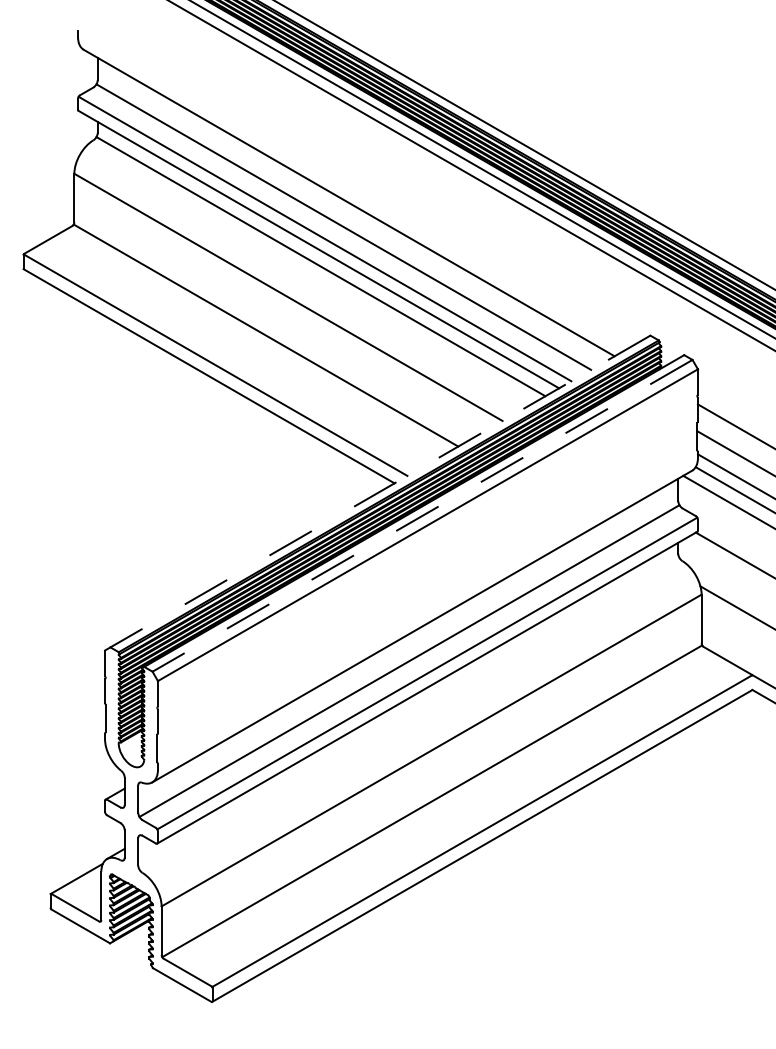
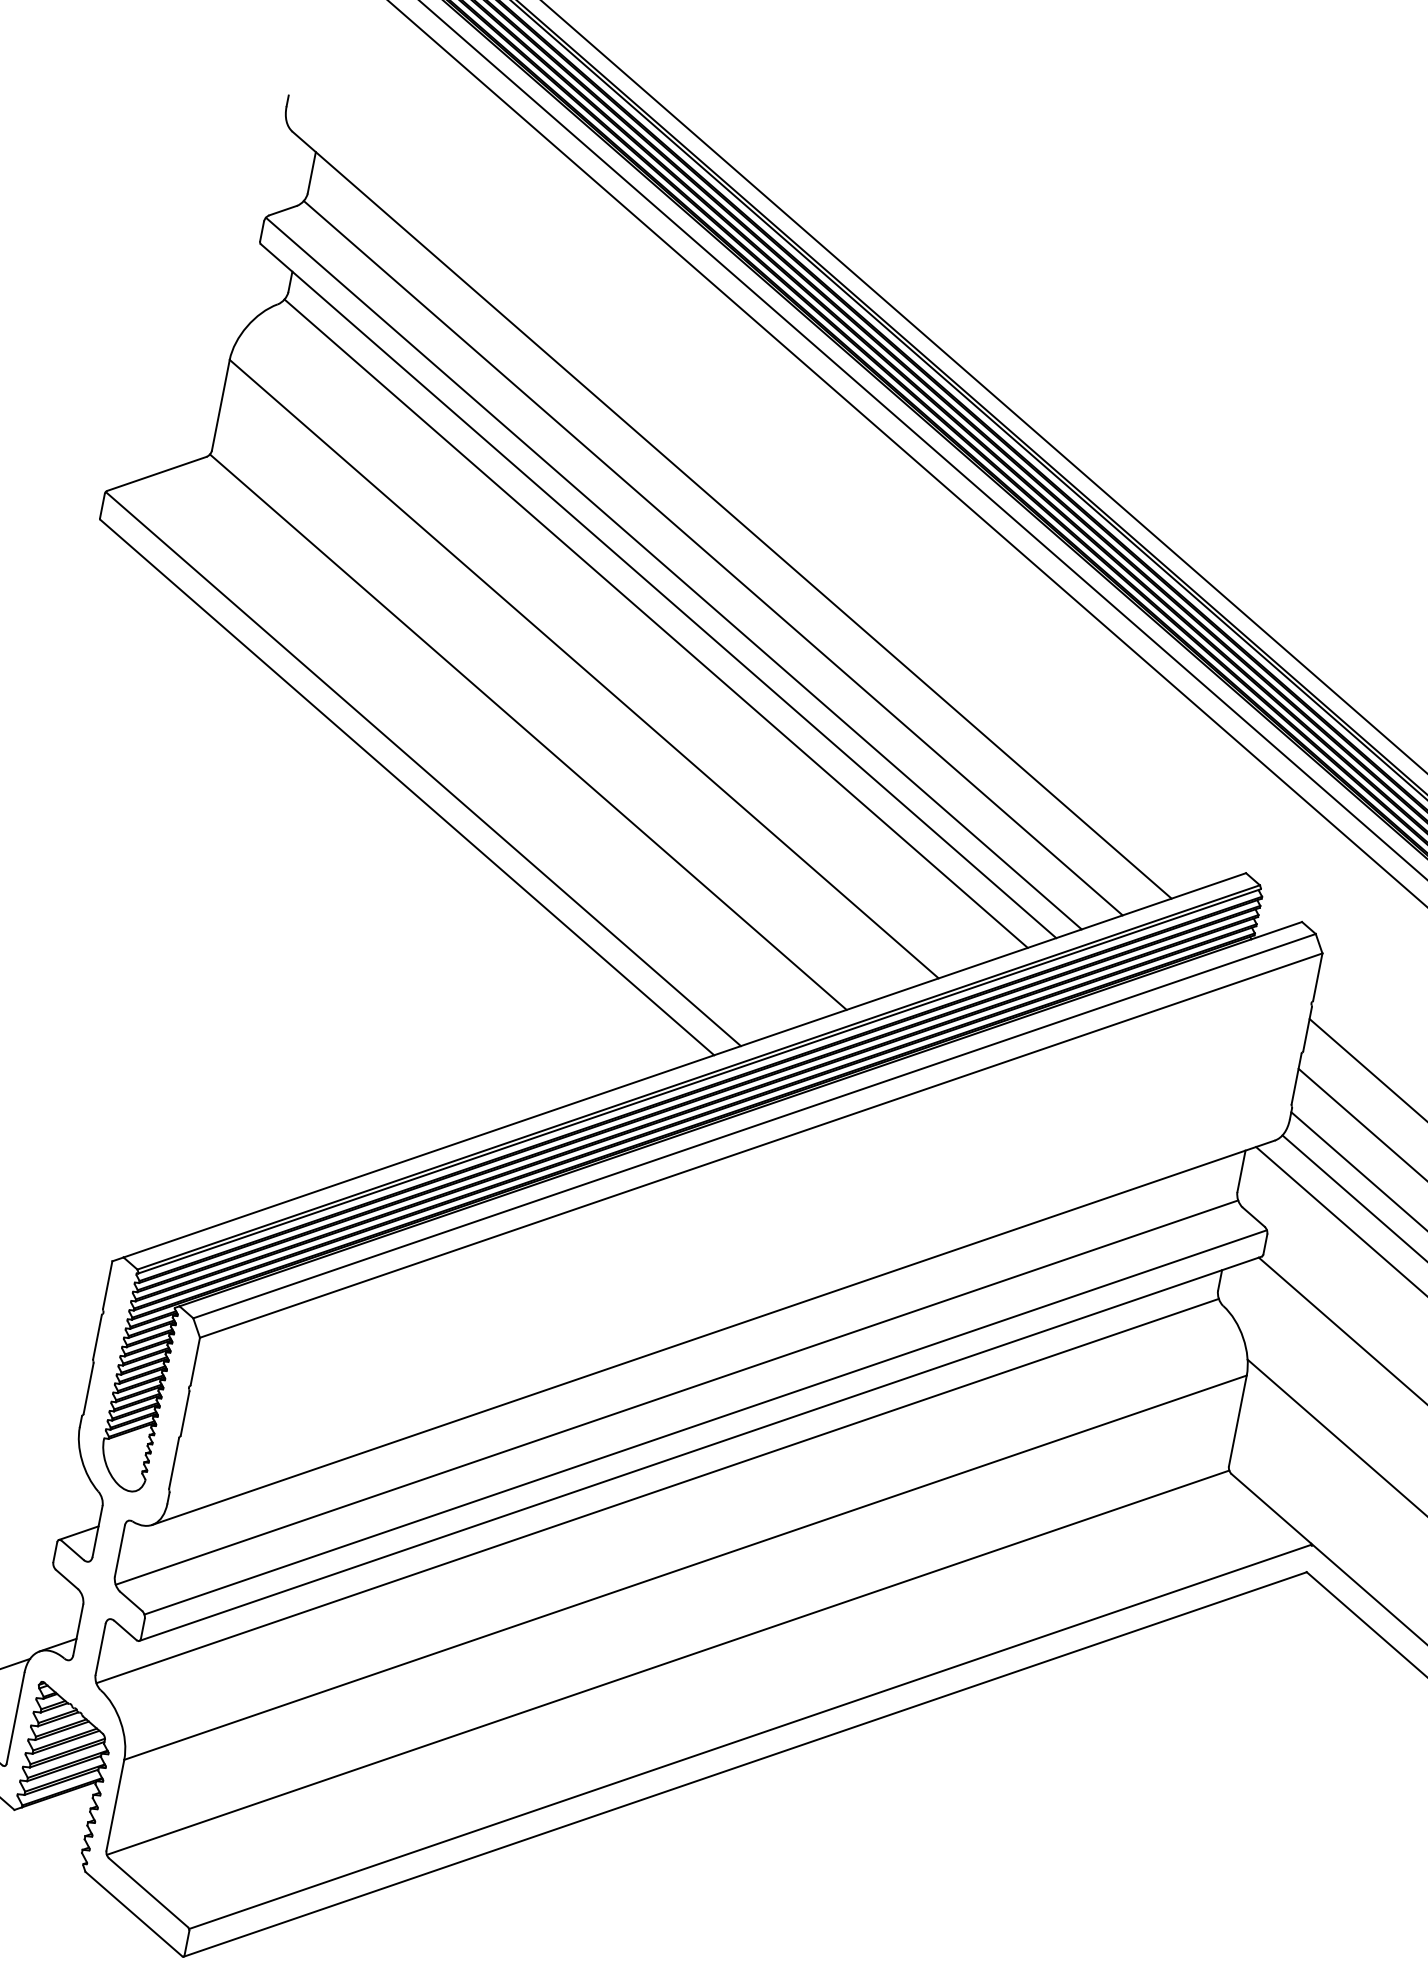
line: (380, 491) -> (684, 1065), dashed -> solid
line: (422, 515) -> (754, 1125), dashed -> solid
line: (409, 713) -> (657, 1490), added

